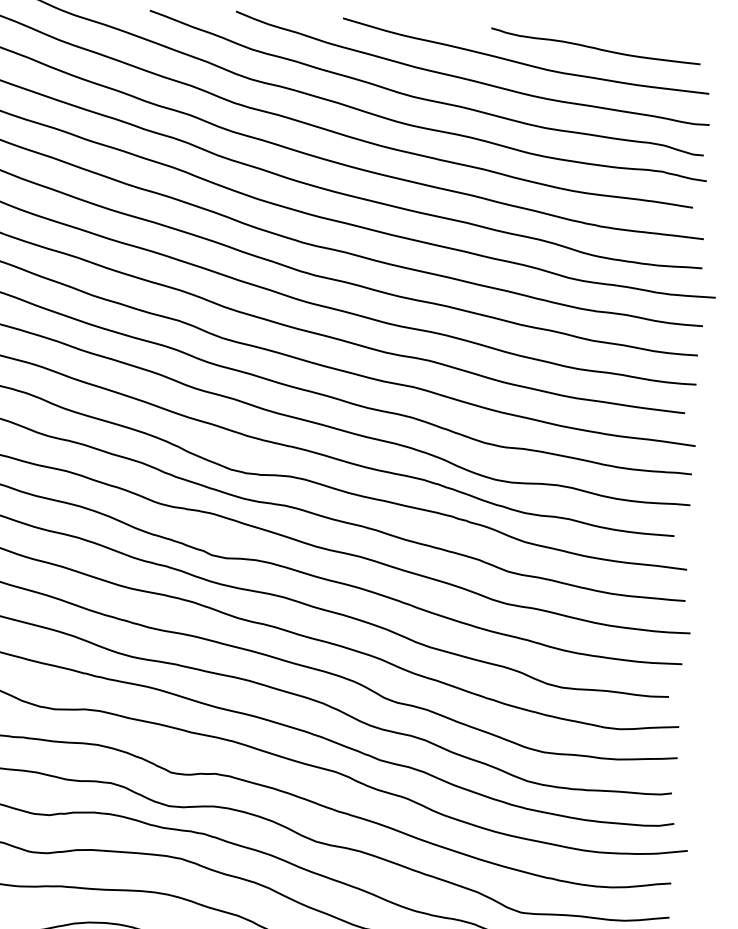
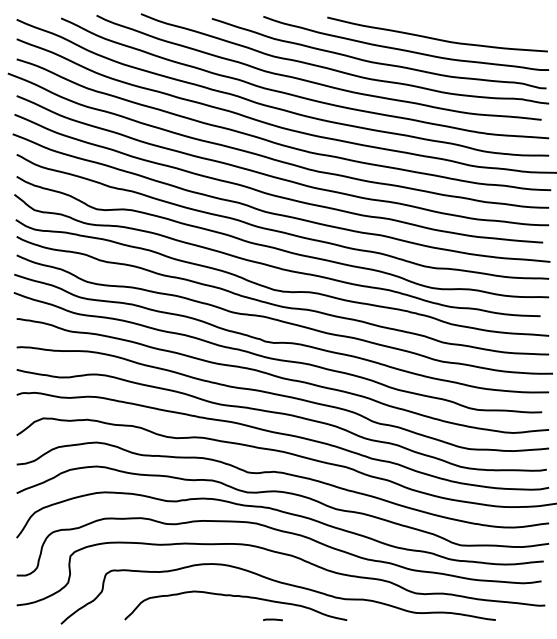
curve: (595, 46) -> (478, 26), removed

